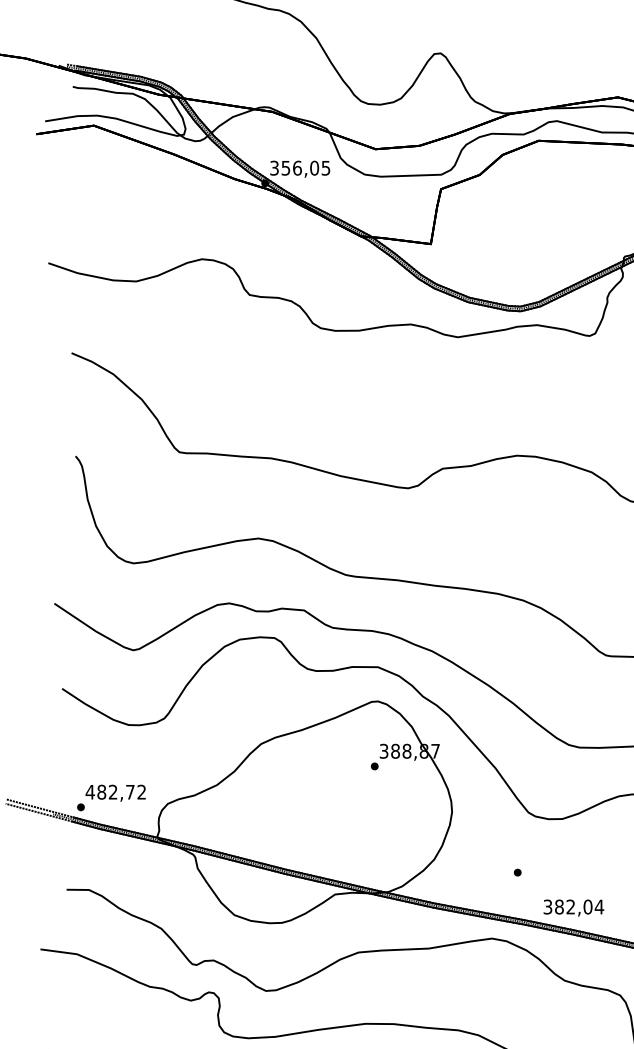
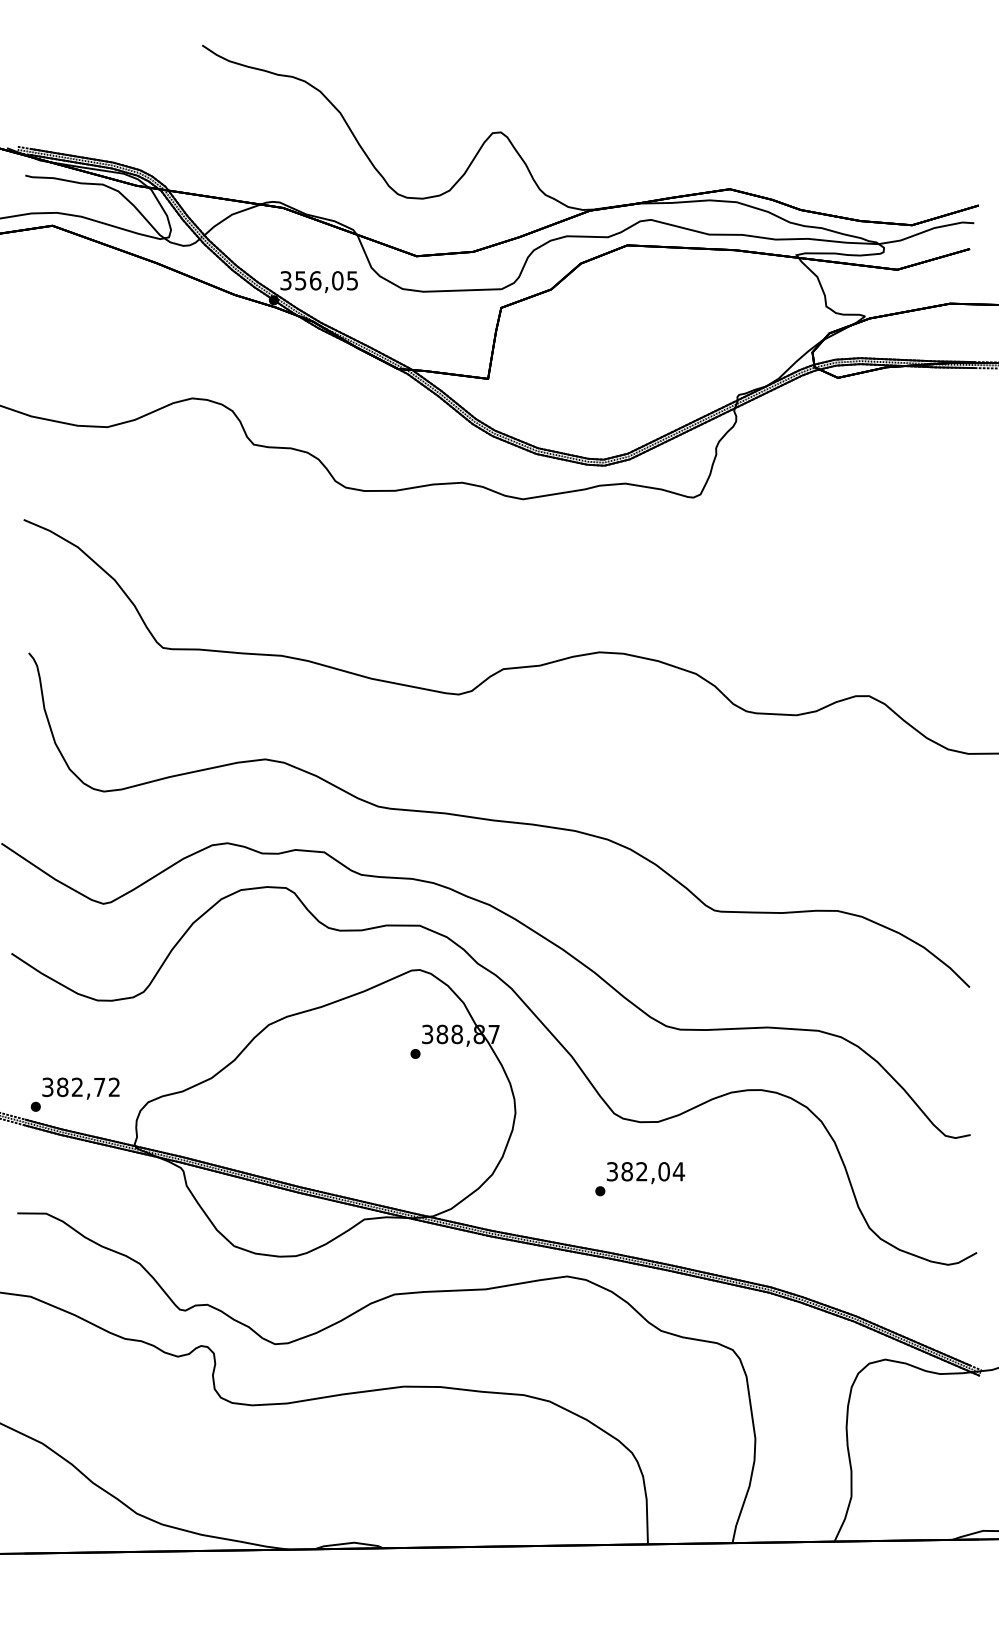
text: (90, 792) -> (47, 1087), 482,72 -> 382,72
text: (573, 908) -> (645, 1173), moved

